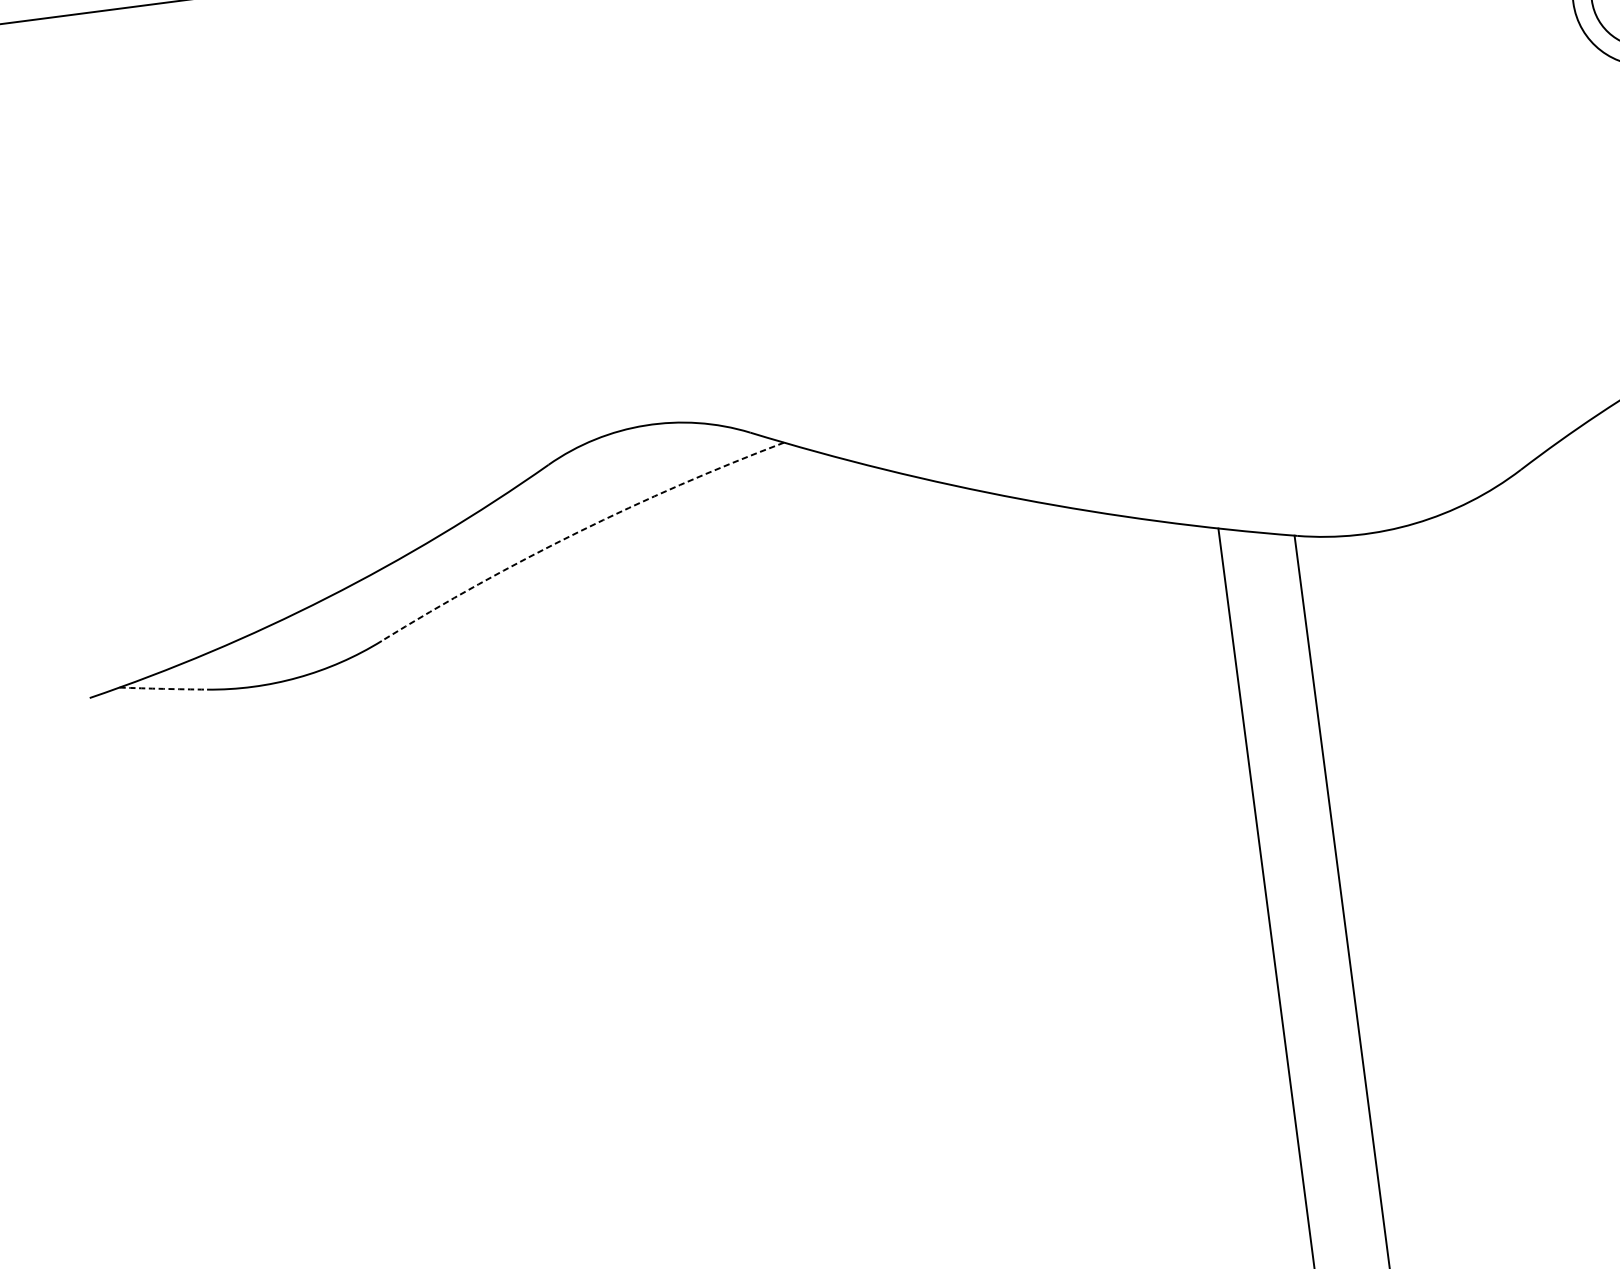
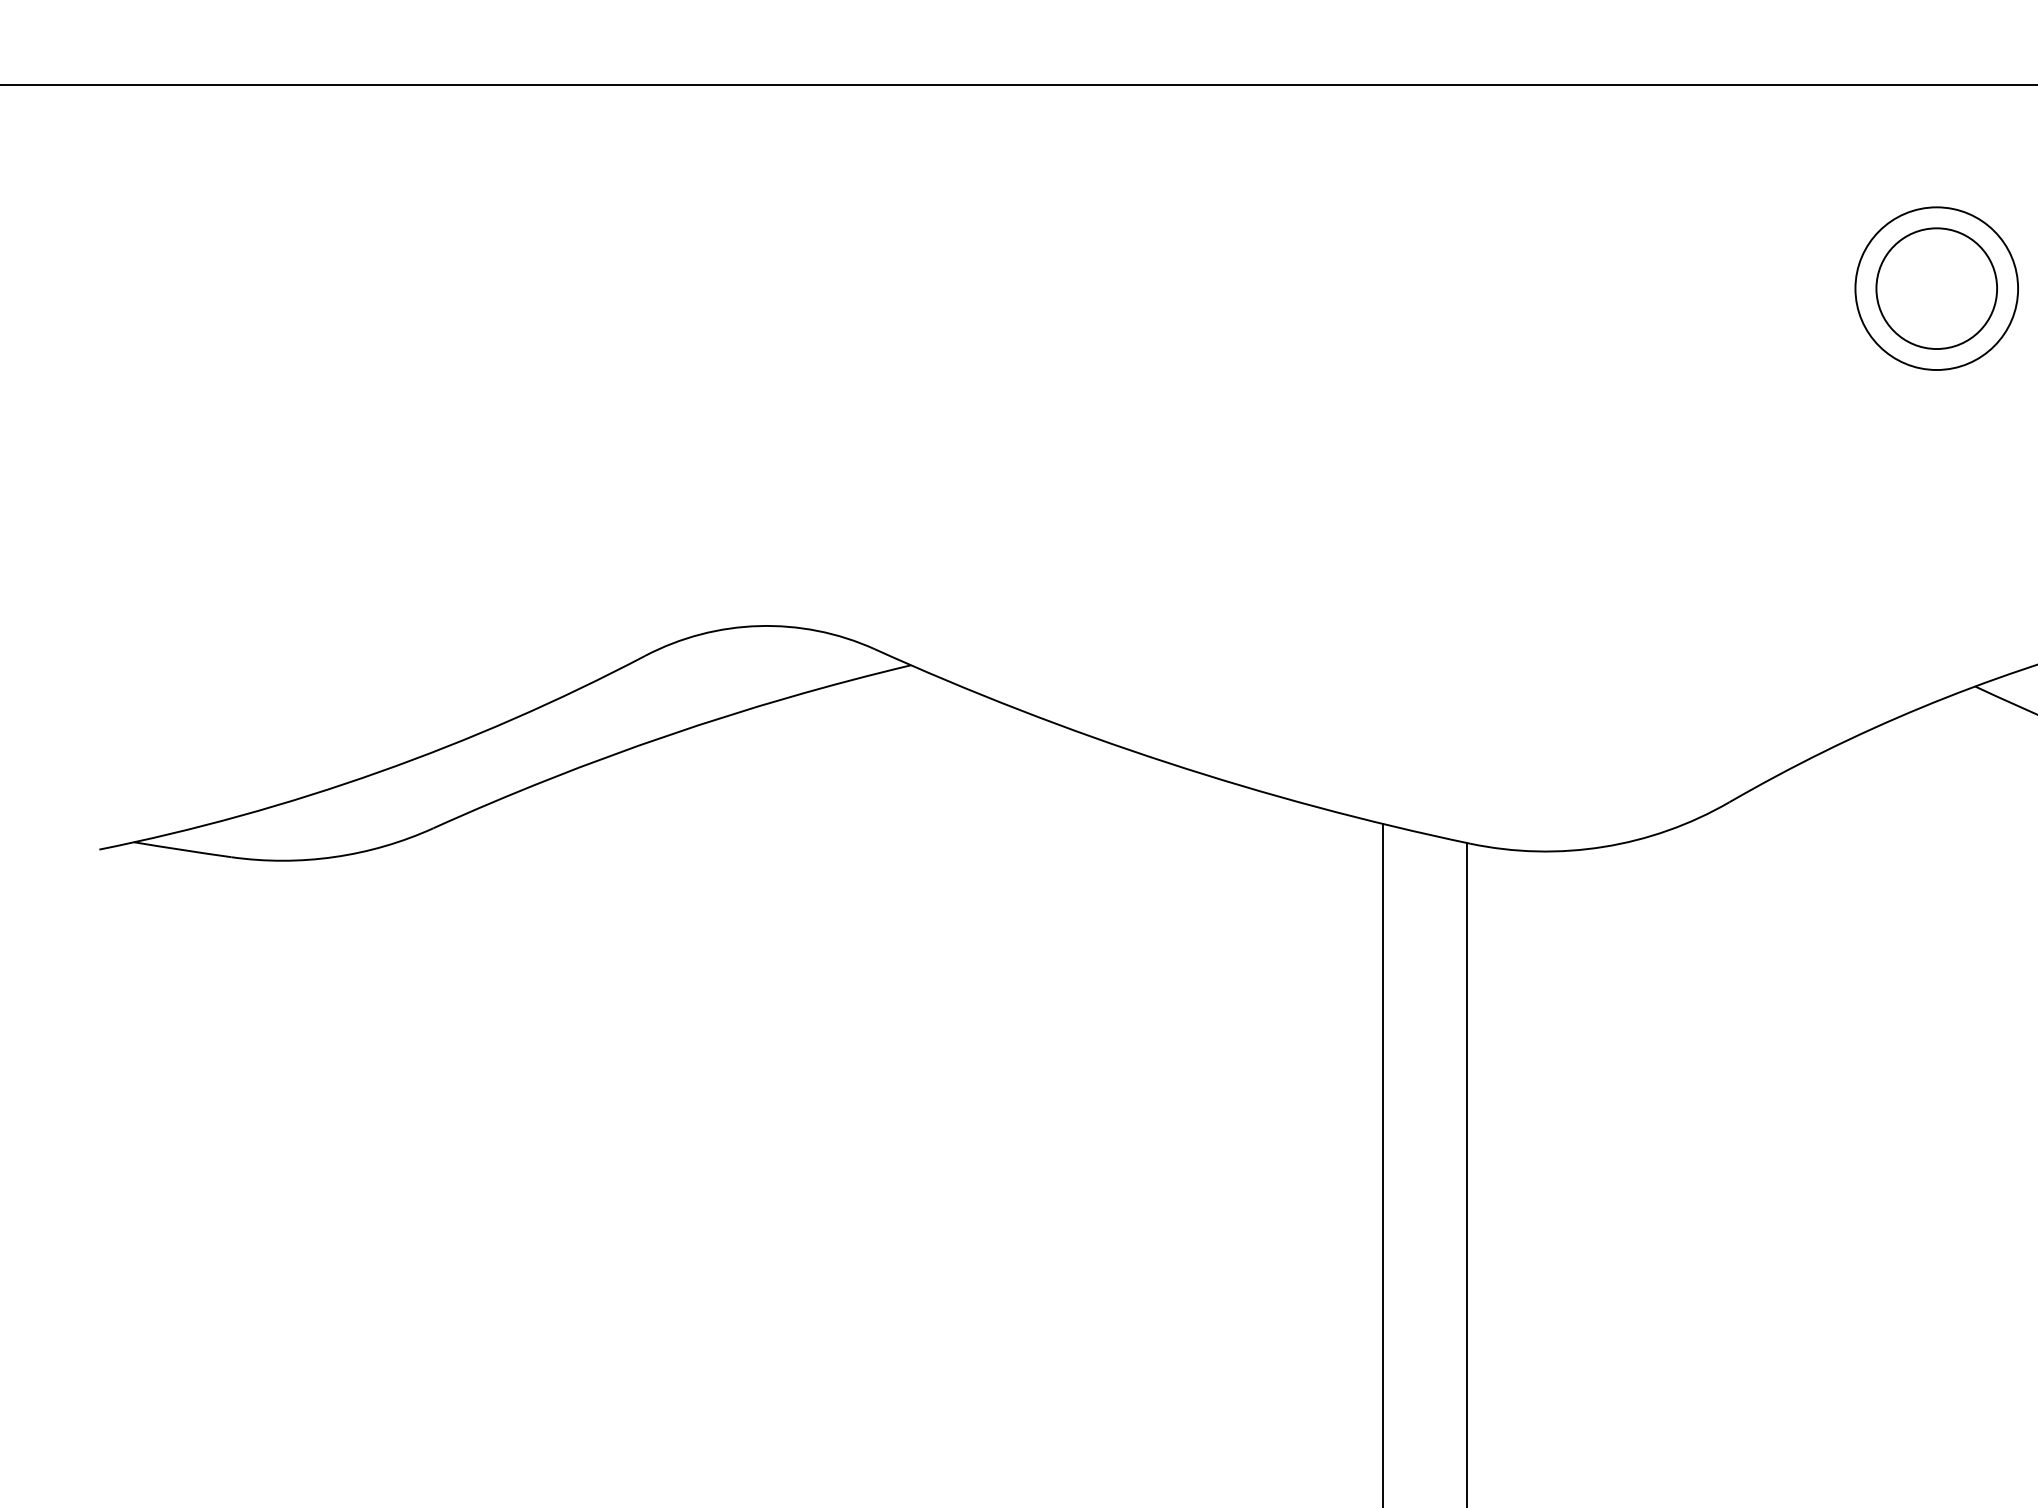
arc: (578, 532) -> (668, 735), dashed -> solid
arc: (163, 689) -> (182, 850), dashed -> solid

